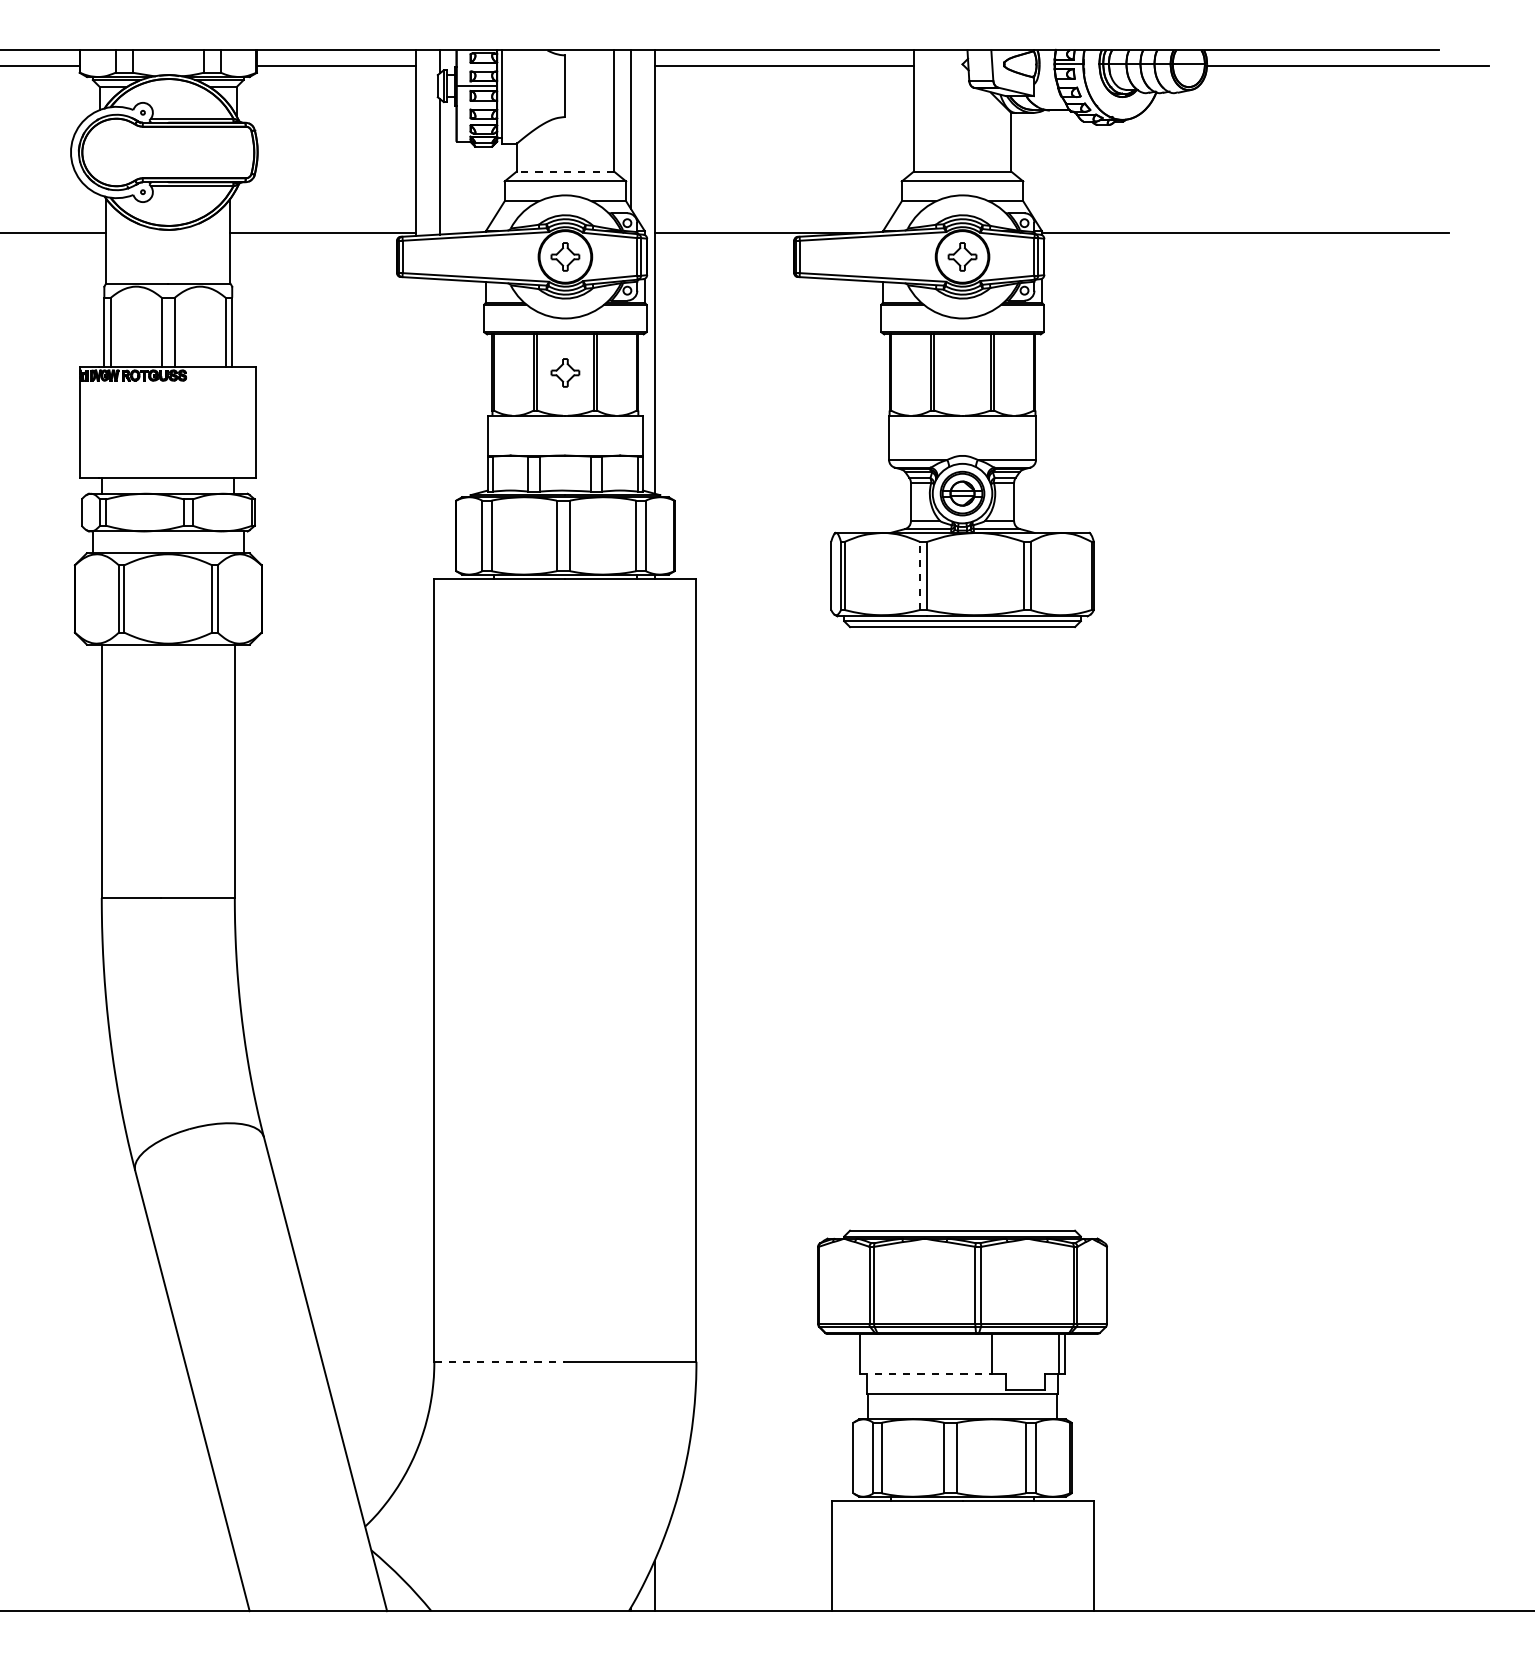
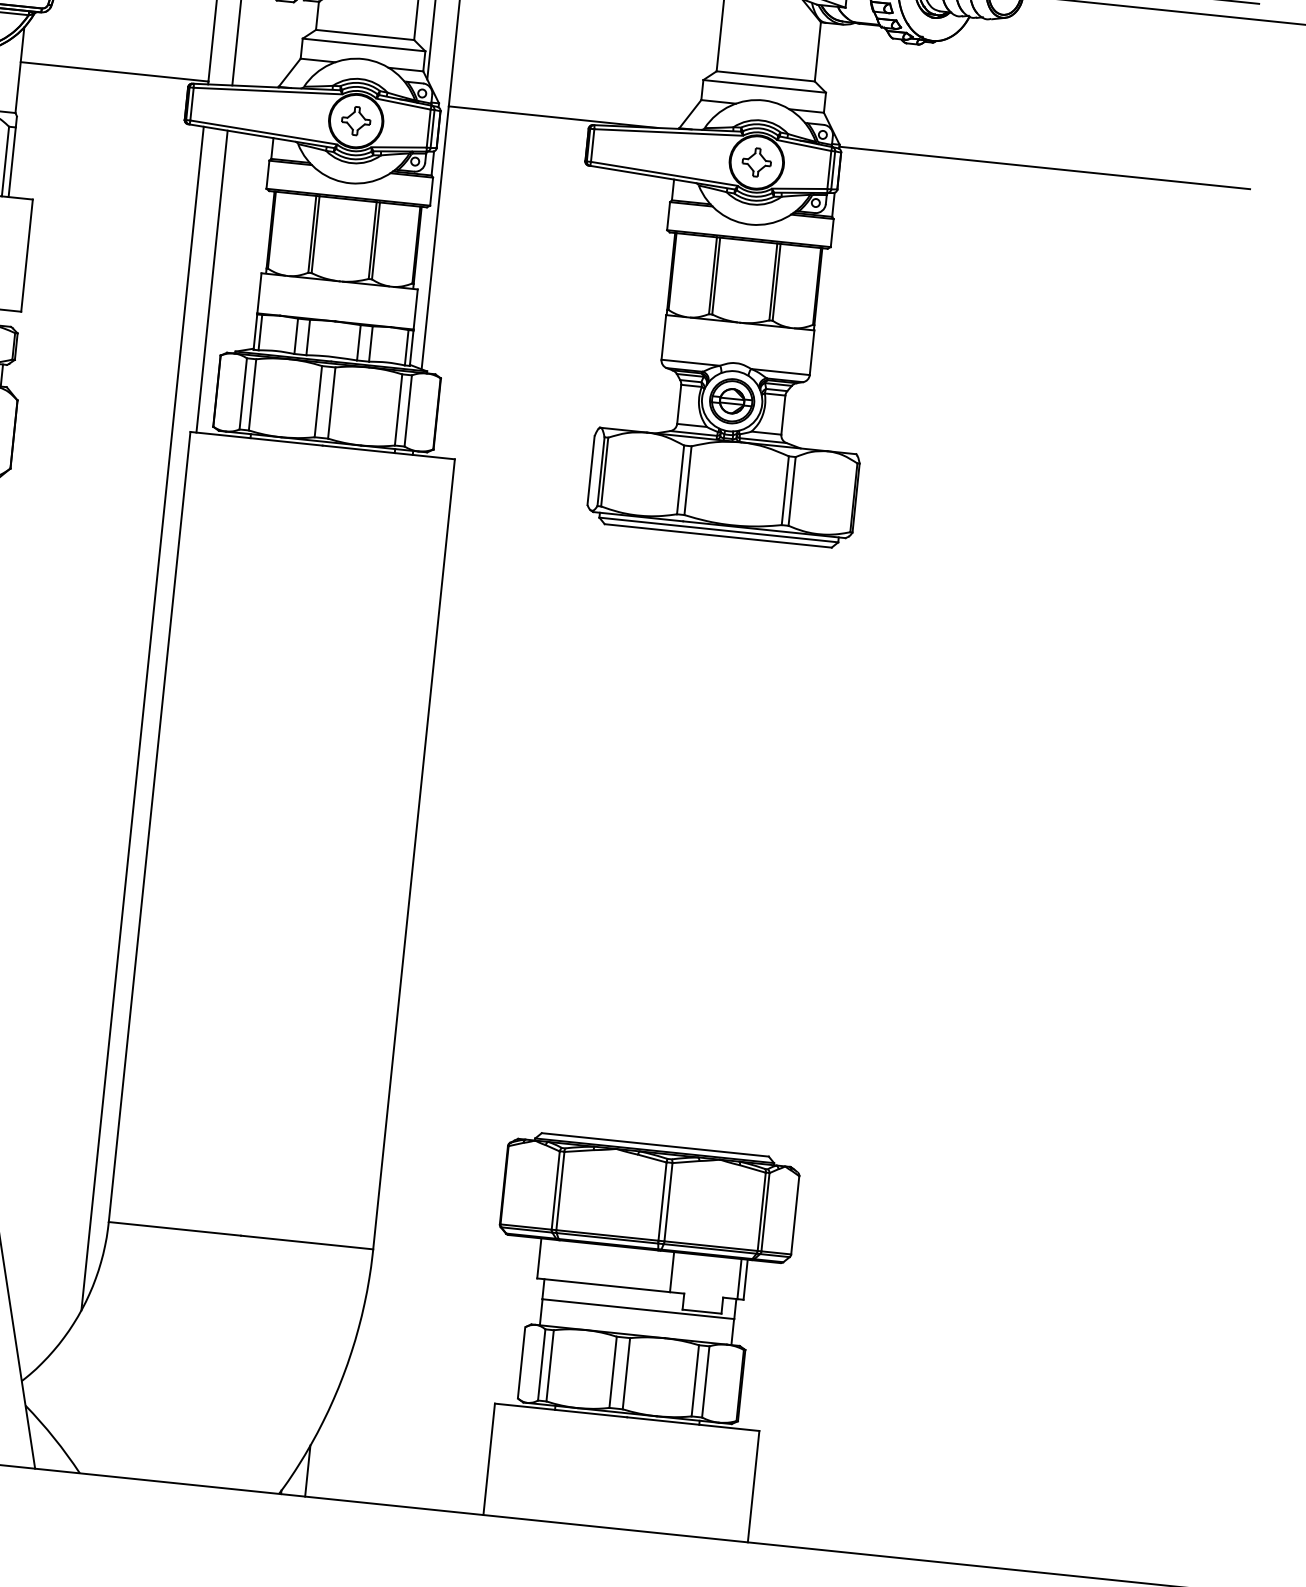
line: (565, 171) -> (365, 34), dashed -> solid
part: (565, 372) -> (344, 237), removed
line: (440, 428) -> (212, 281), added
line: (919, 575) -> (680, 479), dashed -> solid
line: (416, 864) -> (142, 718), added
line: (499, 1361) -> (174, 1228), dashed -> solid
line: (926, 1373) -> (604, 1285), dashed -> solid

